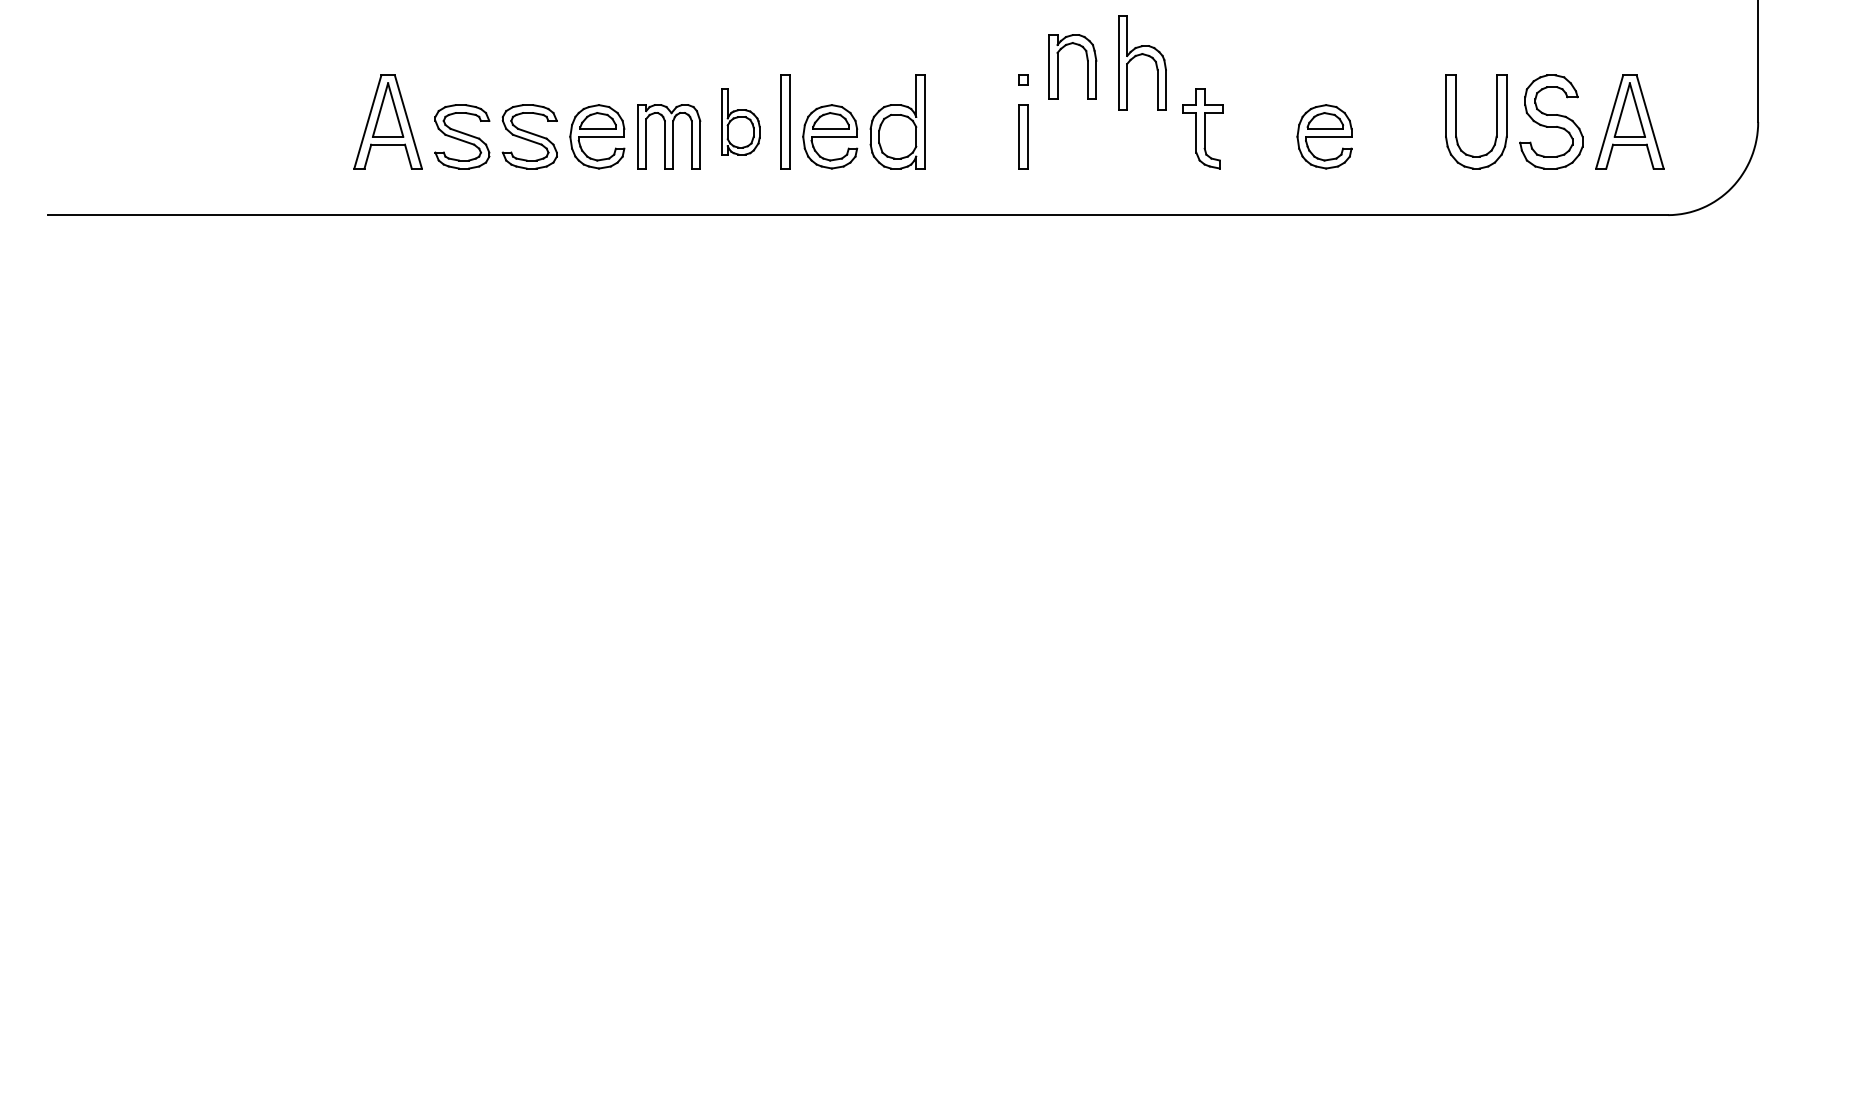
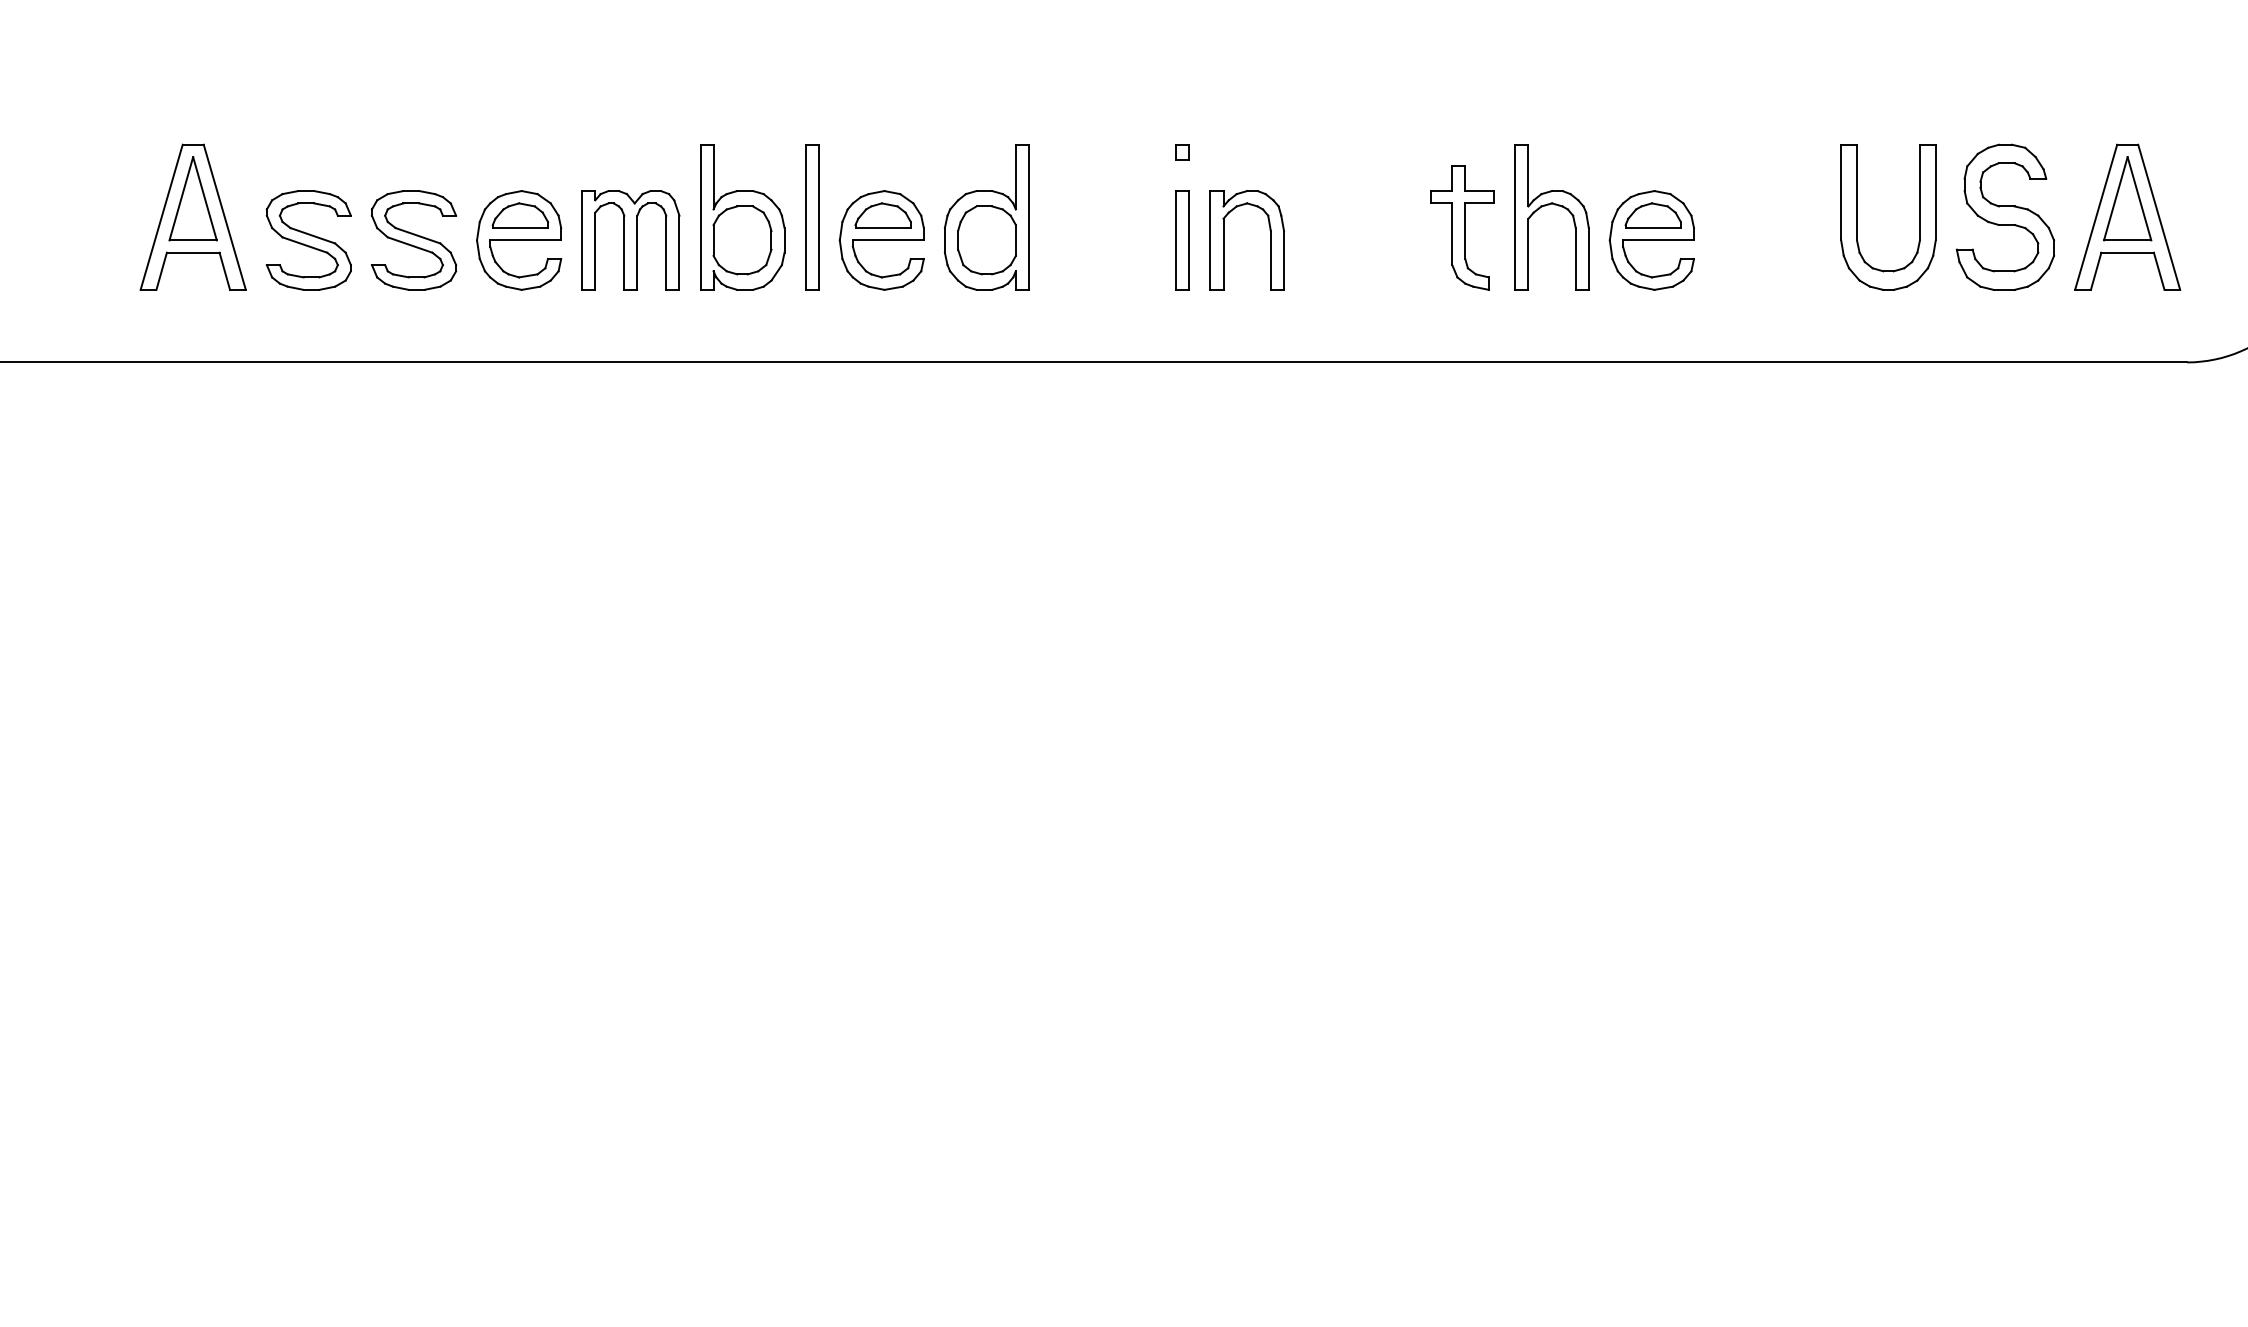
part: (1141, 55) -> (1550, 205), moved
part: (1058, 66) -> (1225, 239), moved
part: (740, 121) -> (742, 216), size x1.43

